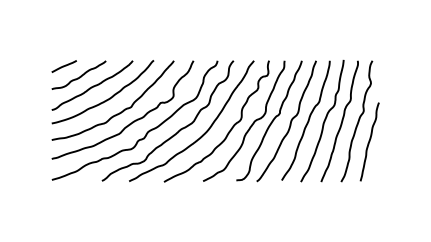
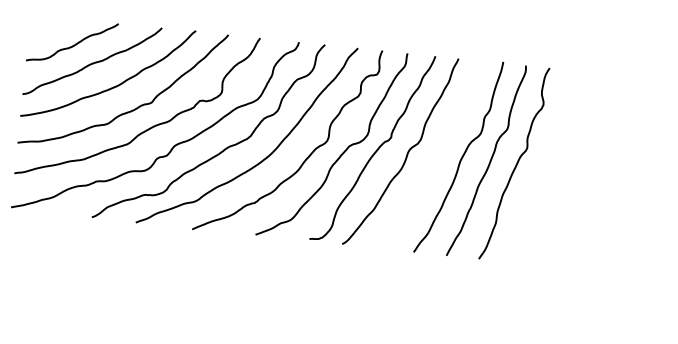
line: (63, 66) -> (48, 25), removed
curve: (307, 120) -> (434, 153), removed
curve: (369, 141) -> (531, 198), removed

